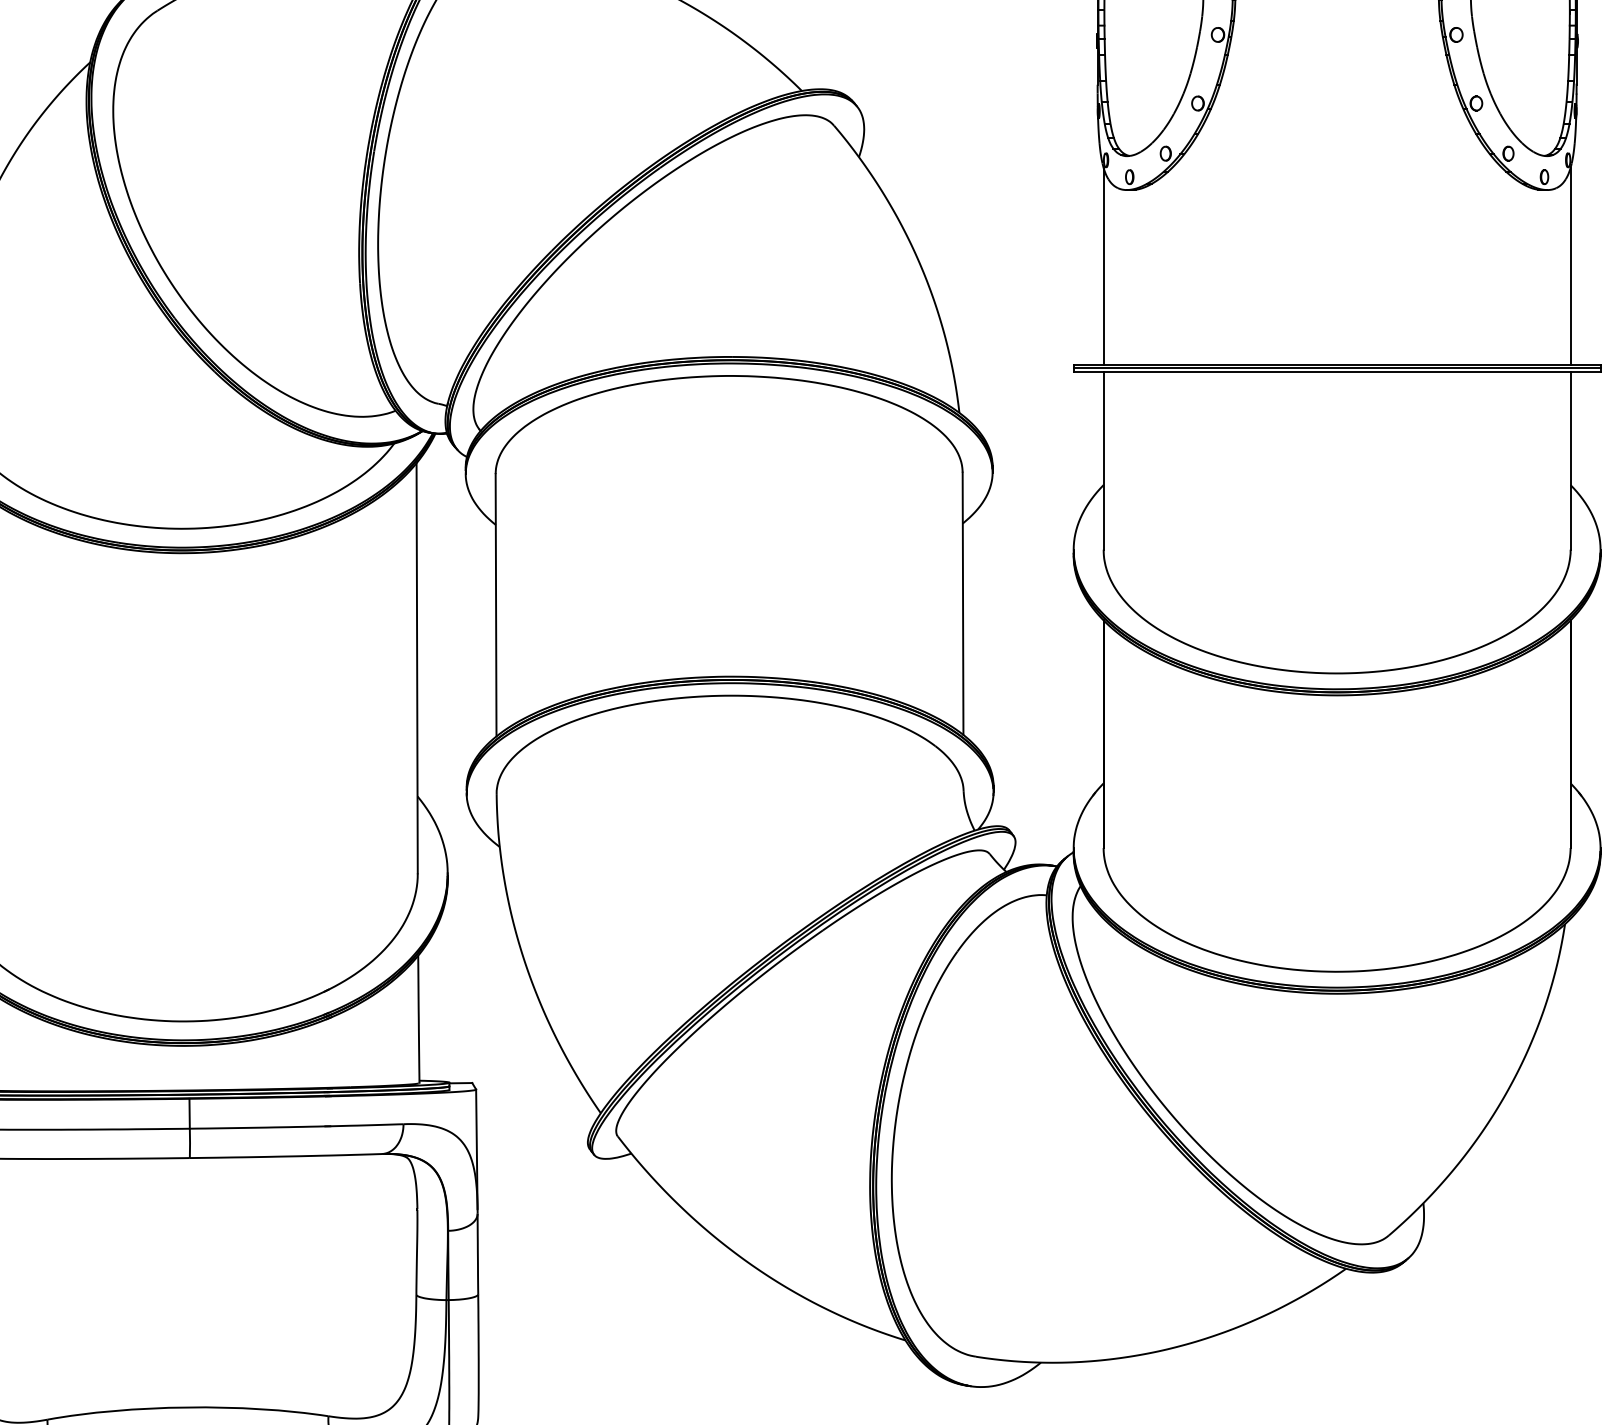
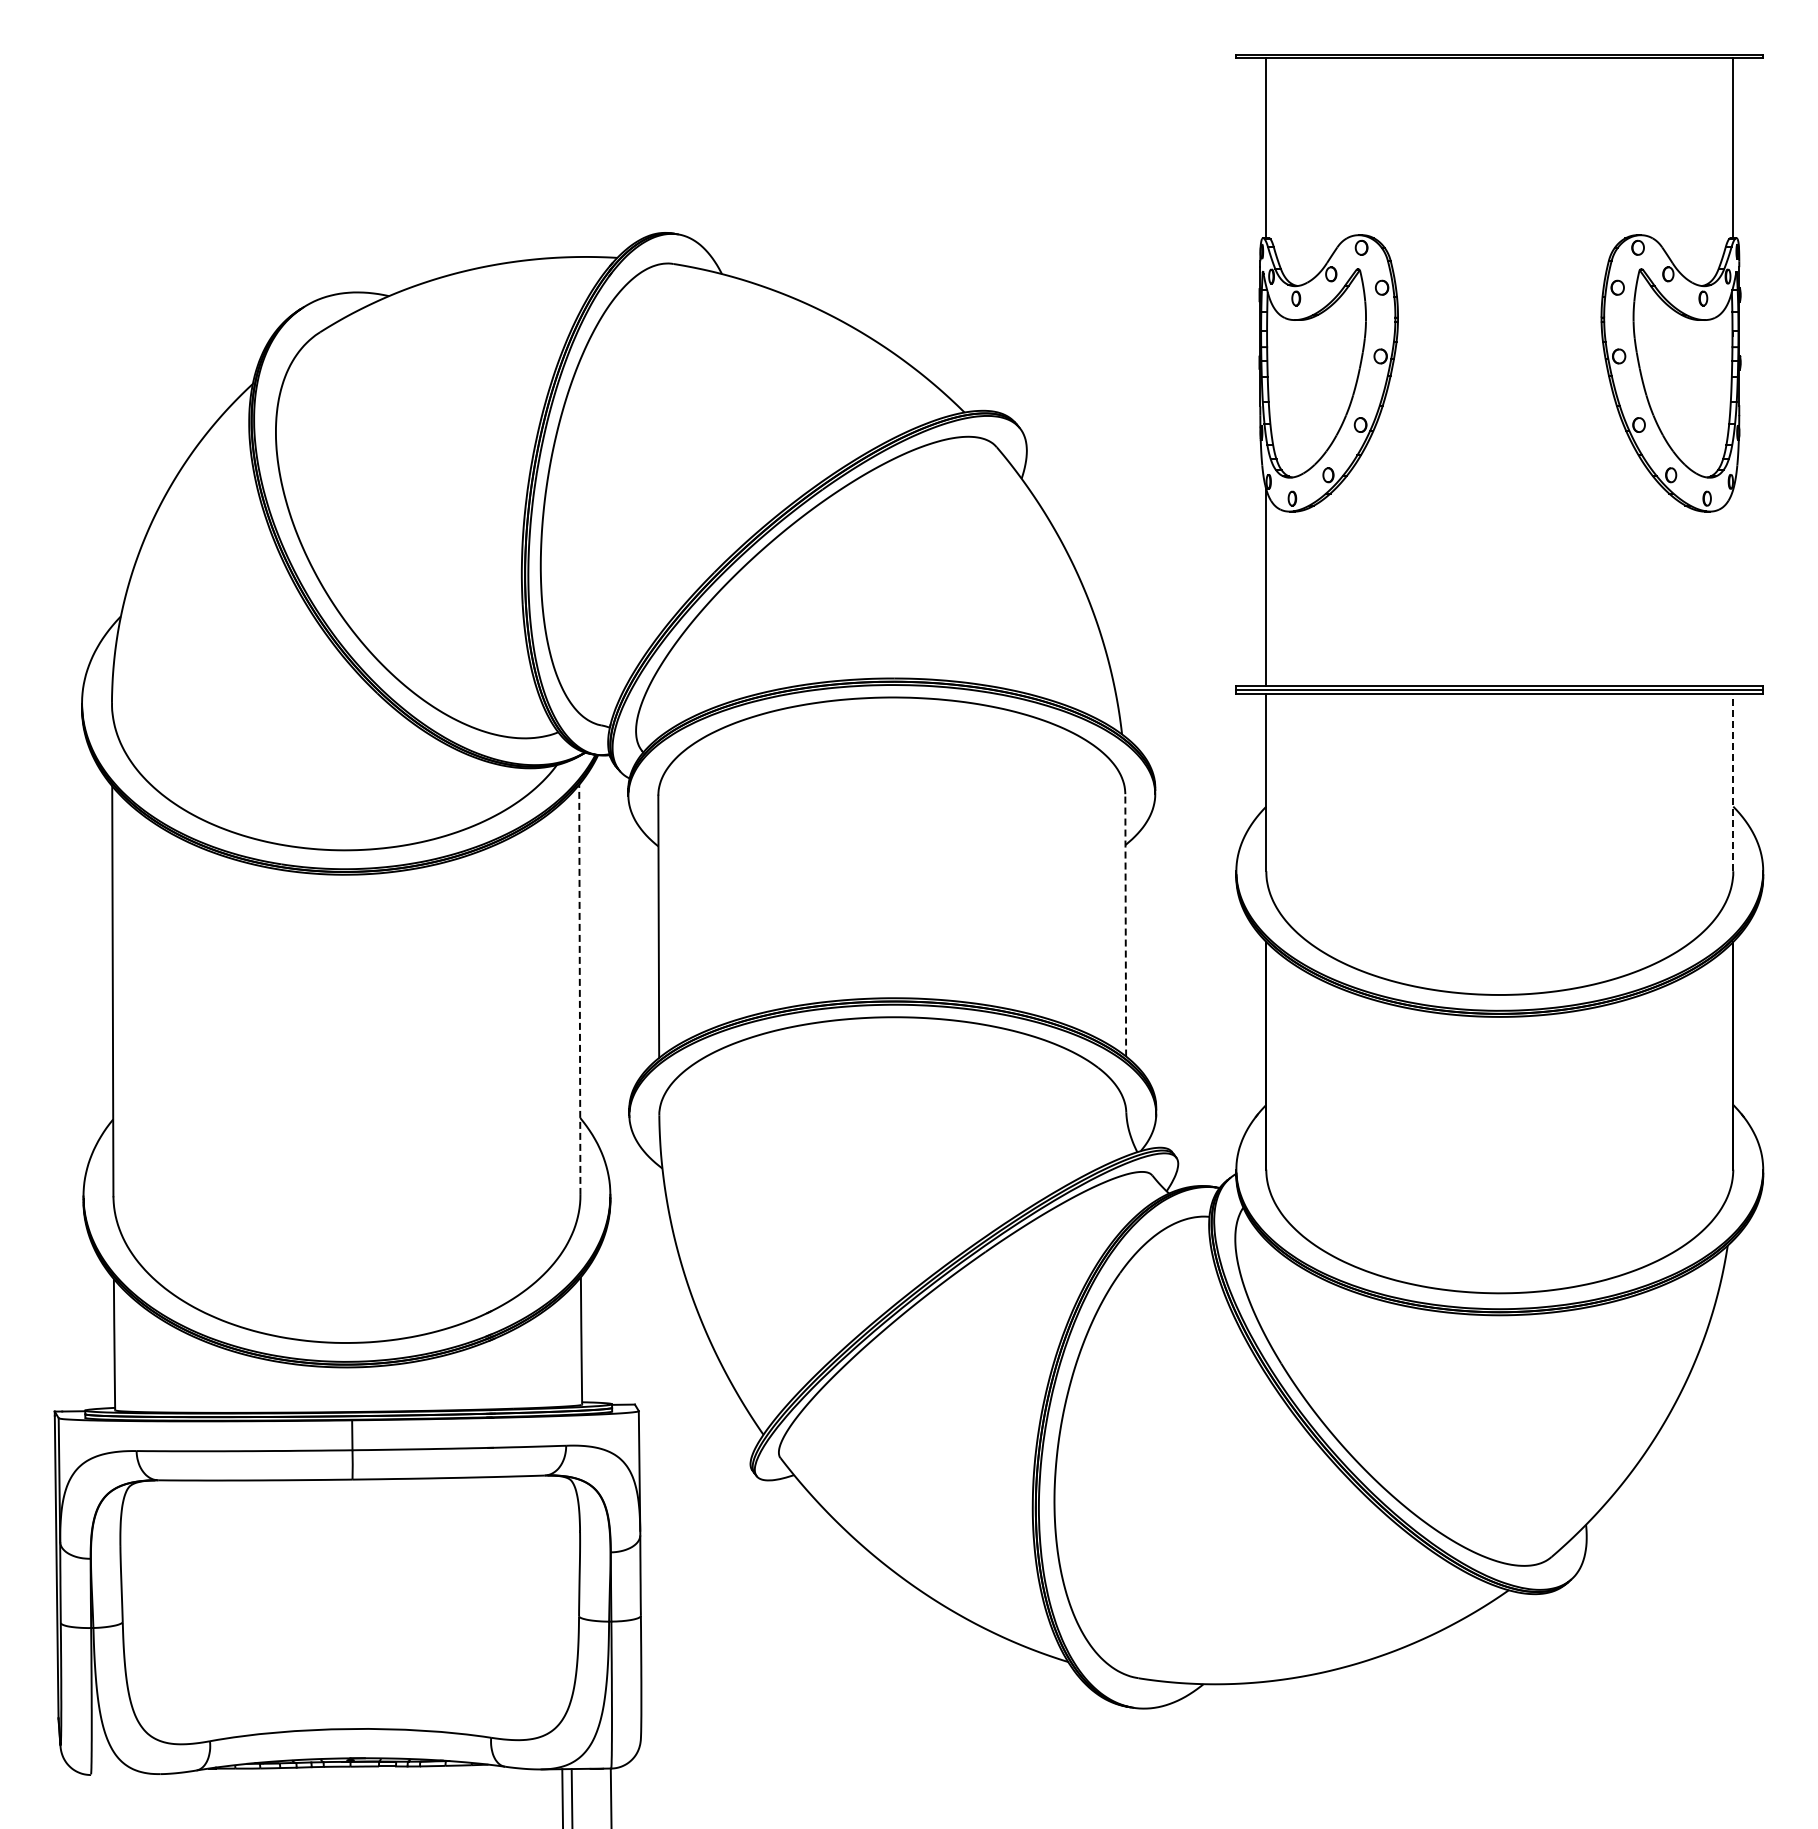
line: (1570, 265) -> (1733, 587), removed
line: (1570, 460) -> (1733, 782), solid -> dashed
line: (962, 602) -> (1125, 924), solid -> dashed
line: (416, 667) -> (579, 989), solid -> dashed

